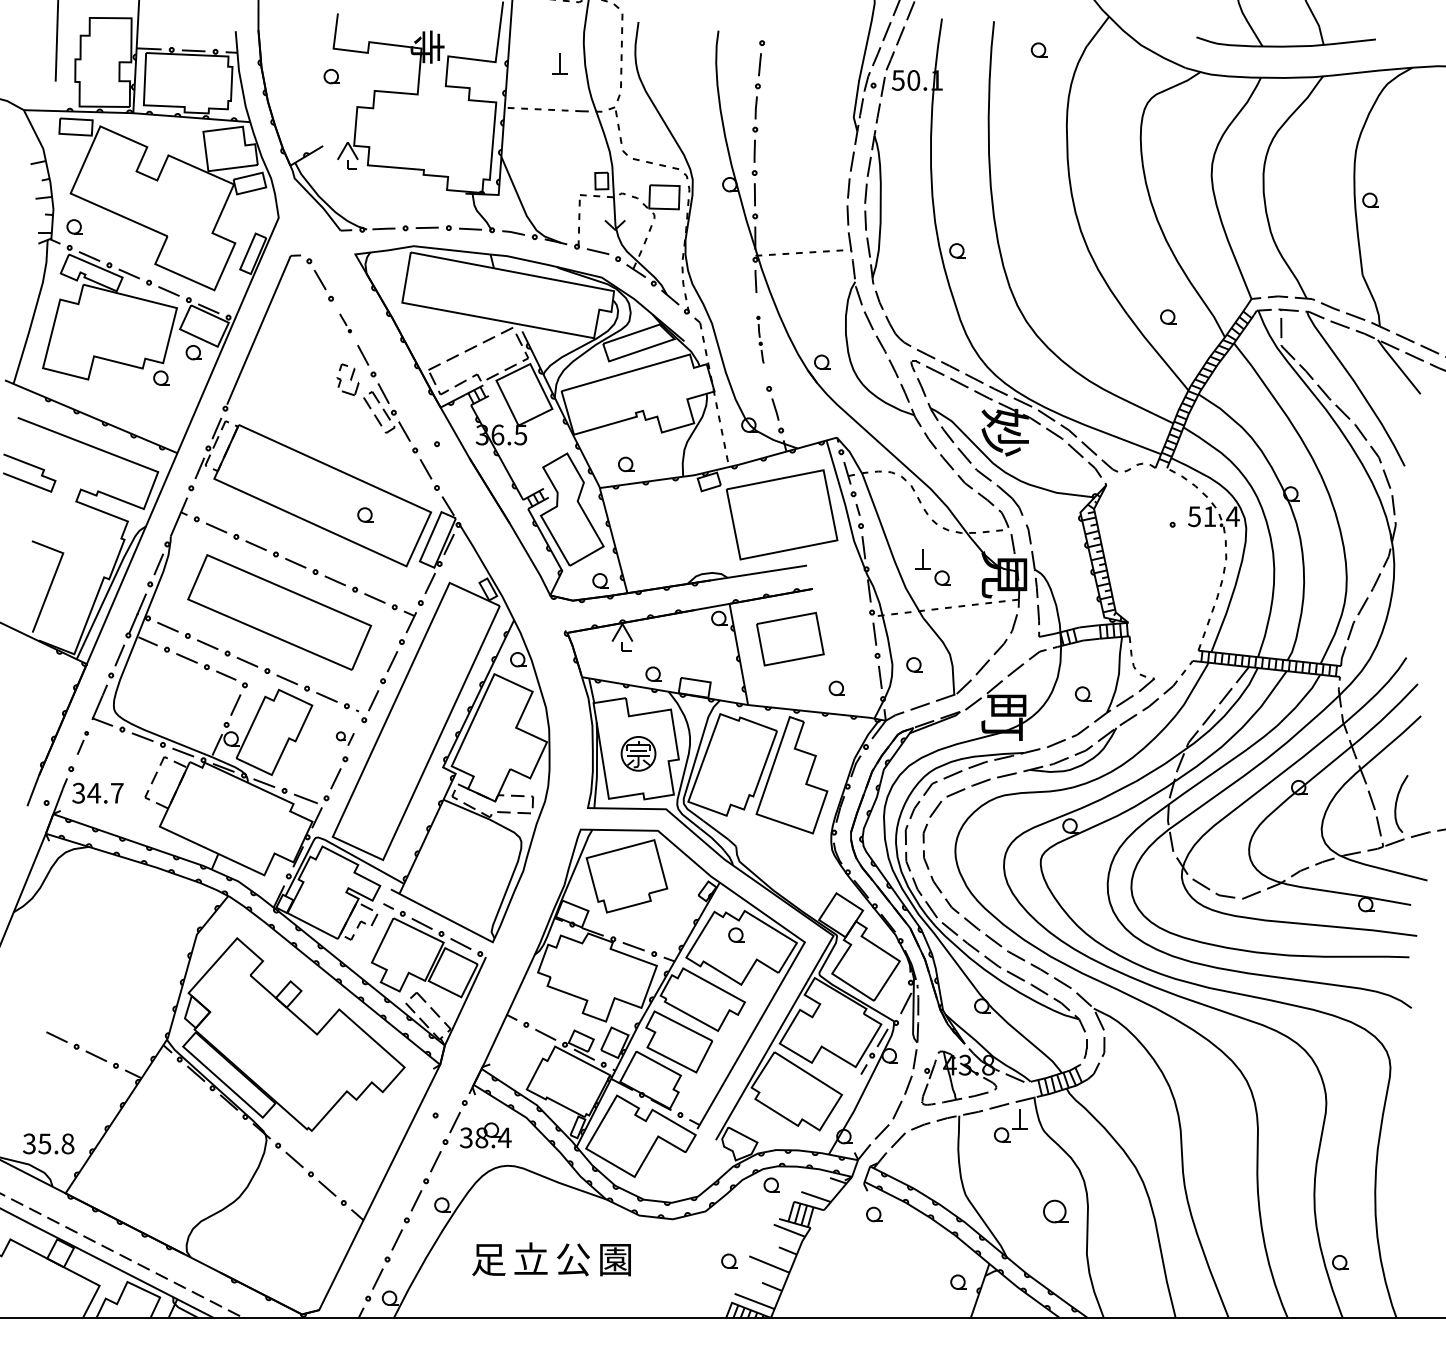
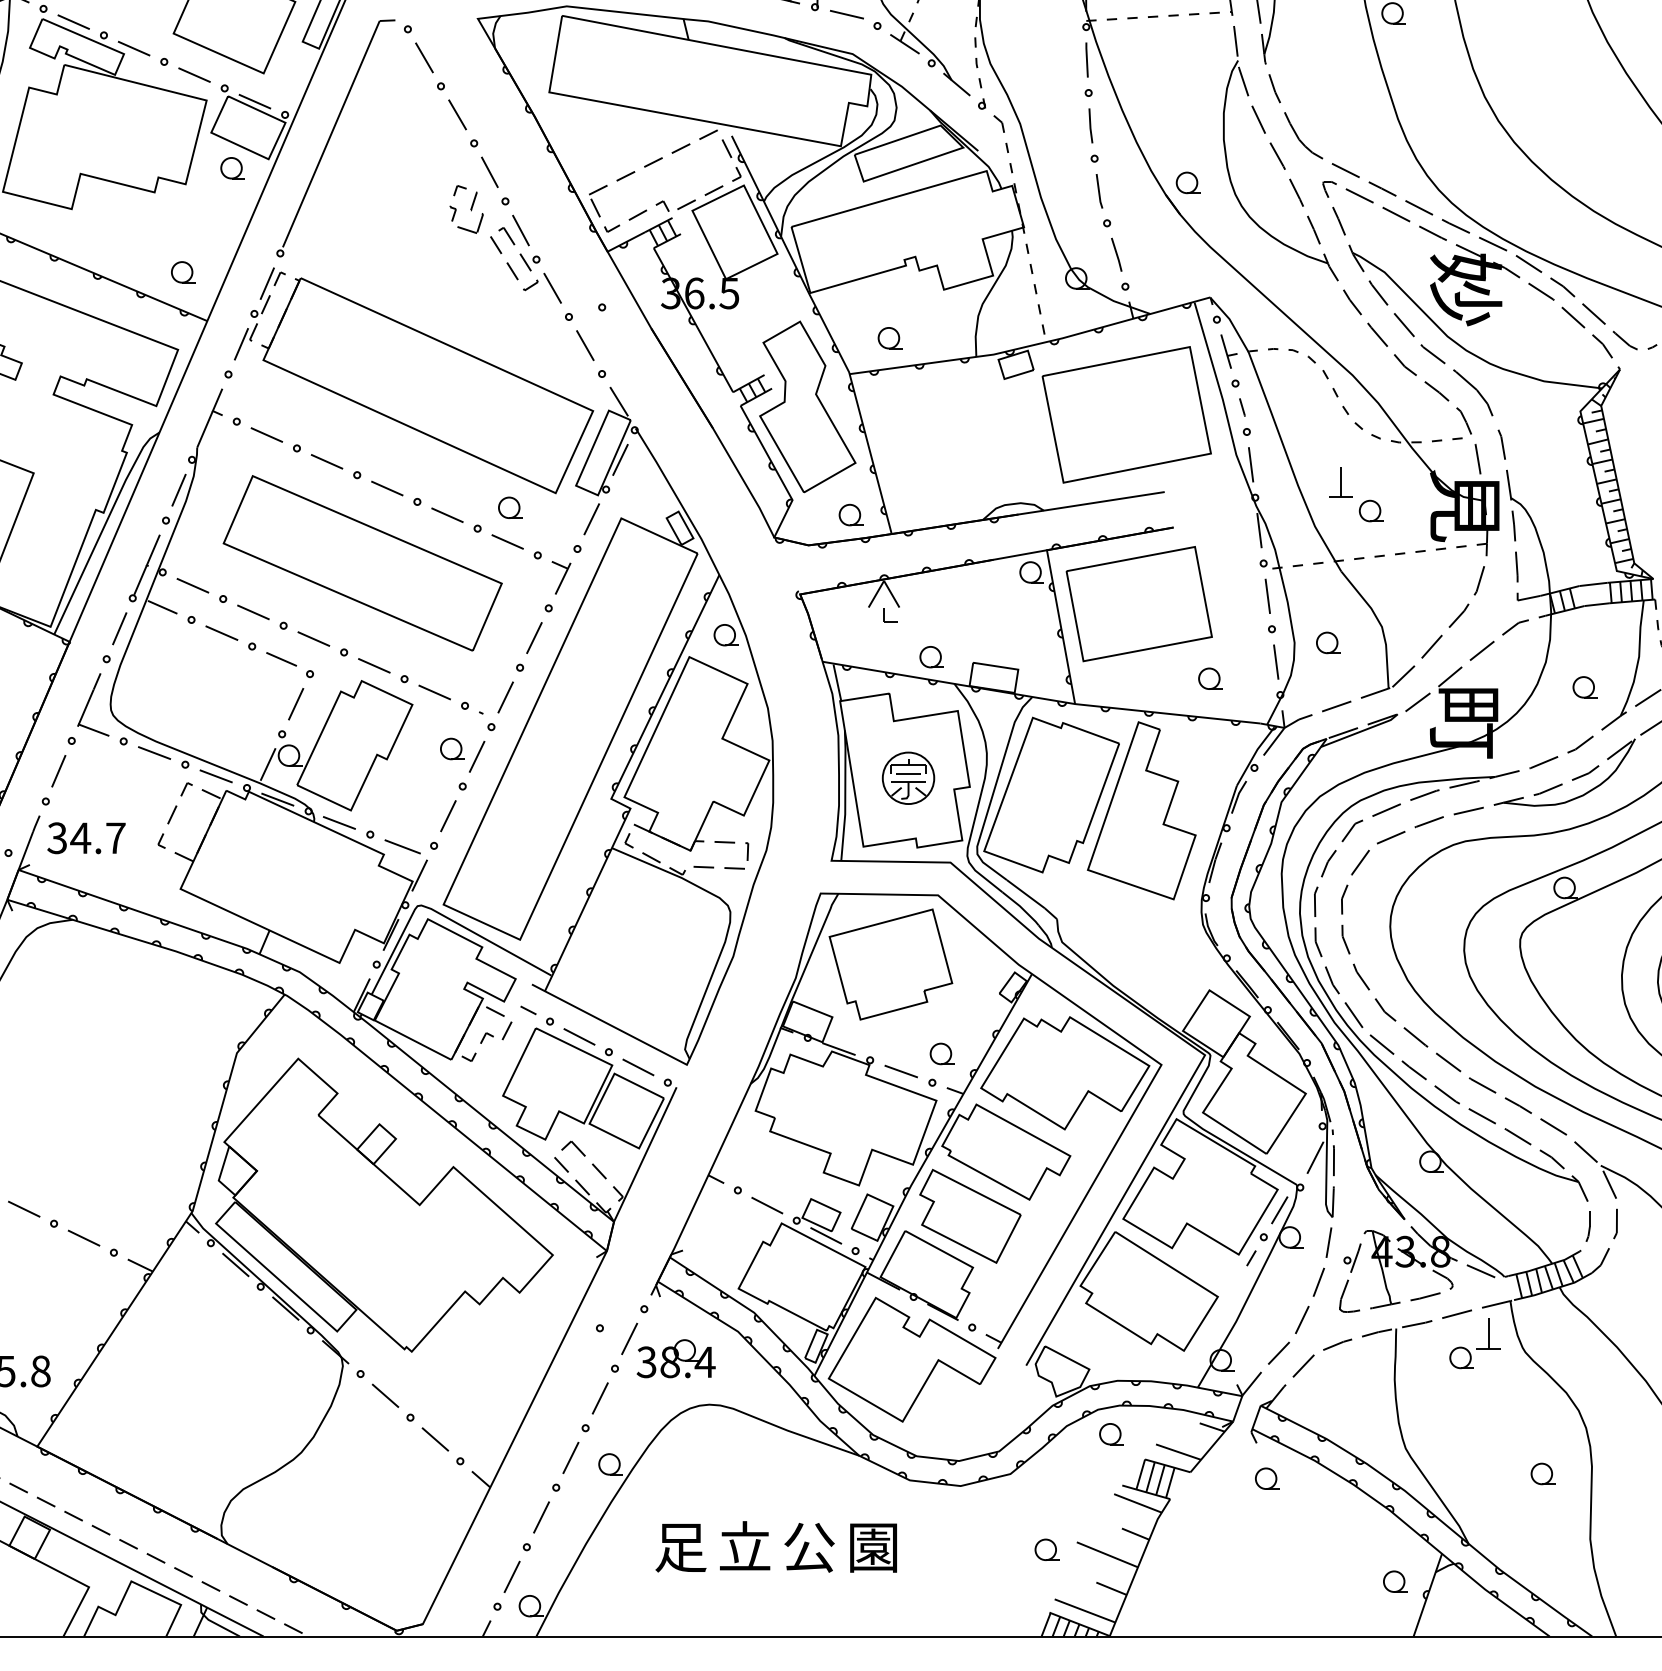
part: (345, 323) -> (462, 123), size x1.67
part: (760, 339) -> (1093, 148), size x1.67
part: (161, 377) -> (183, 271), moved
part: (365, 514) -> (510, 507), moved
part: (790, 638) -> (1139, 602), size x1.43
part: (345, 738) -> (462, 754), size x1.67
part: (82, 742) -> (62, 761), size x1.43
part: (736, 934) -> (941, 1052), moved
part: (1055, 1210) -> (1542, 1472), size x0.62

